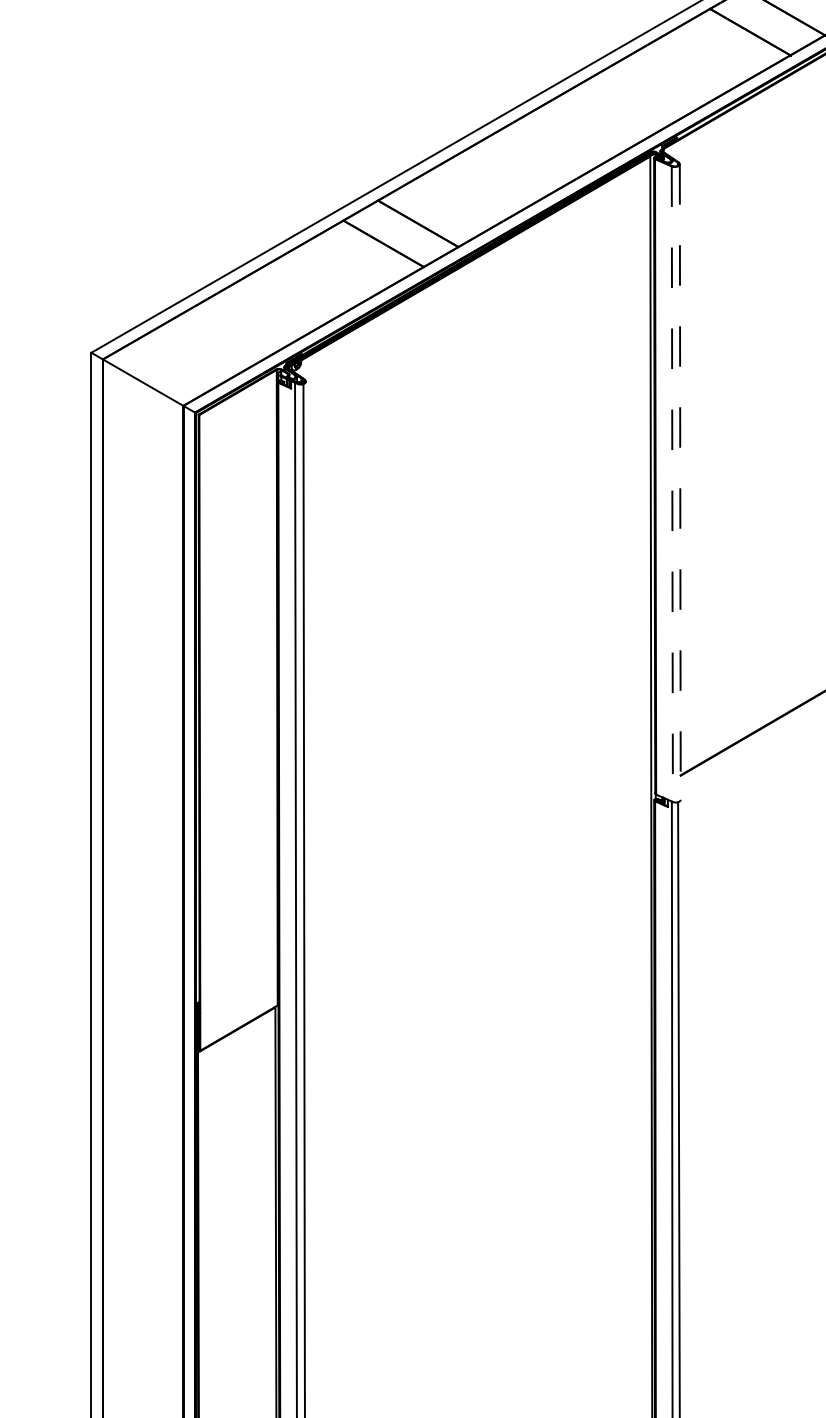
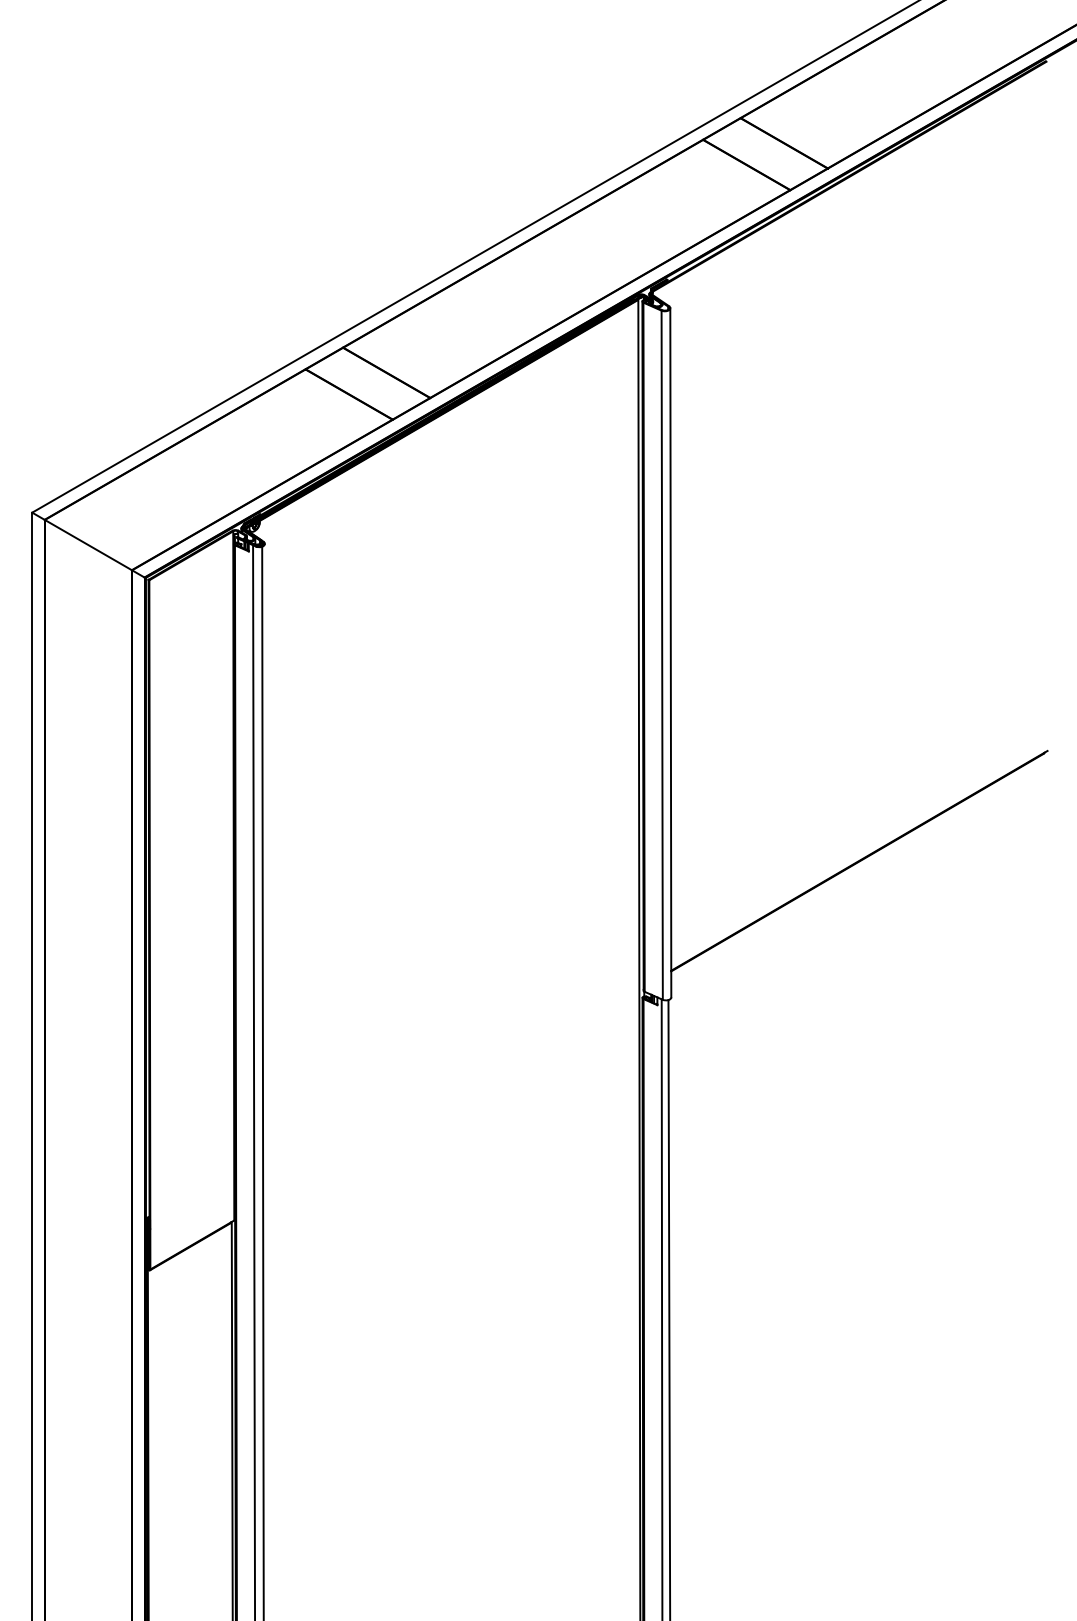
line: (679, 481) -> (670, 652), dashed -> solid
line: (672, 484) -> (662, 655), dashed -> solid

